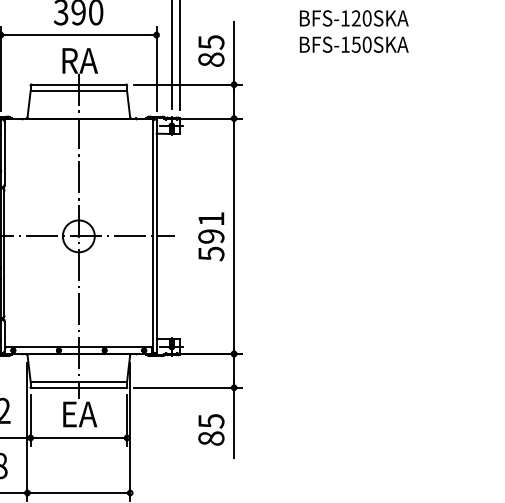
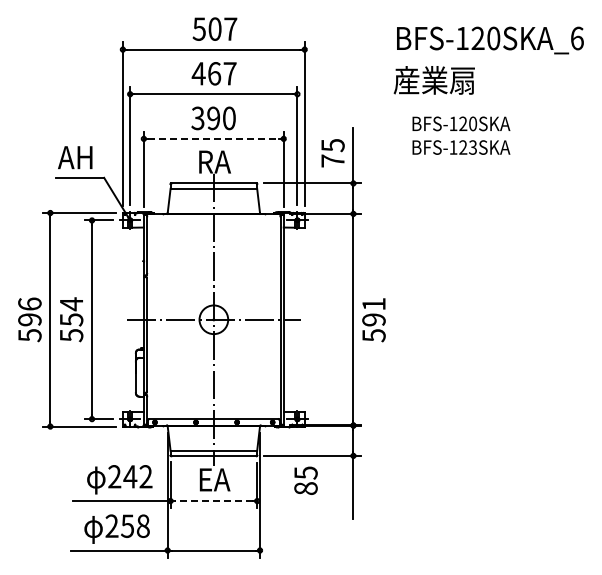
line: (78, 34) -> (213, 138), solid -> dashed
text: (362, 44) -> (468, 147), BFS-150SKA -> BFS-123SKA
text: (210, 59) -> (332, 160), 85 -> 75
text: (210, 237) -> (373, 320), moved
text: (210, 429) -> (305, 480), moved
line: (78, 438) -> (213, 501), solid -> dashed

